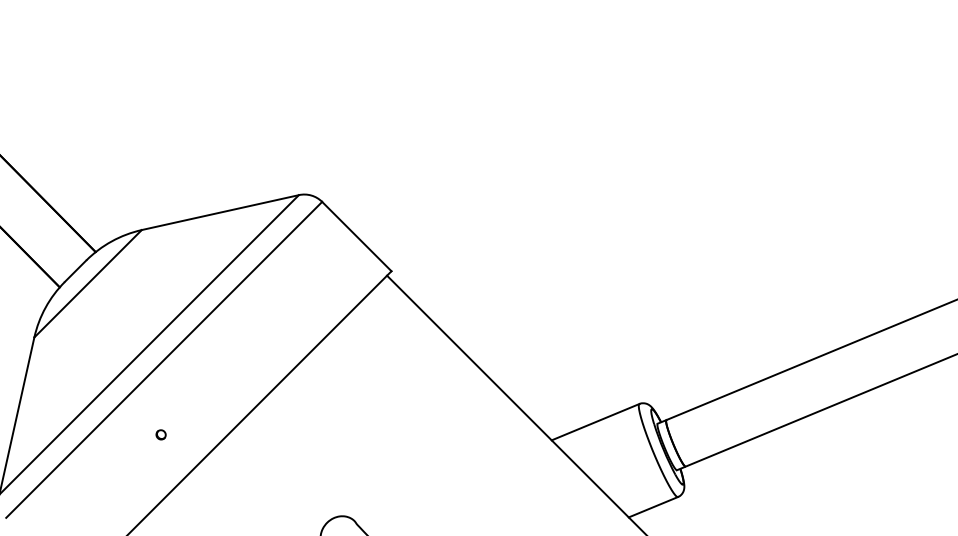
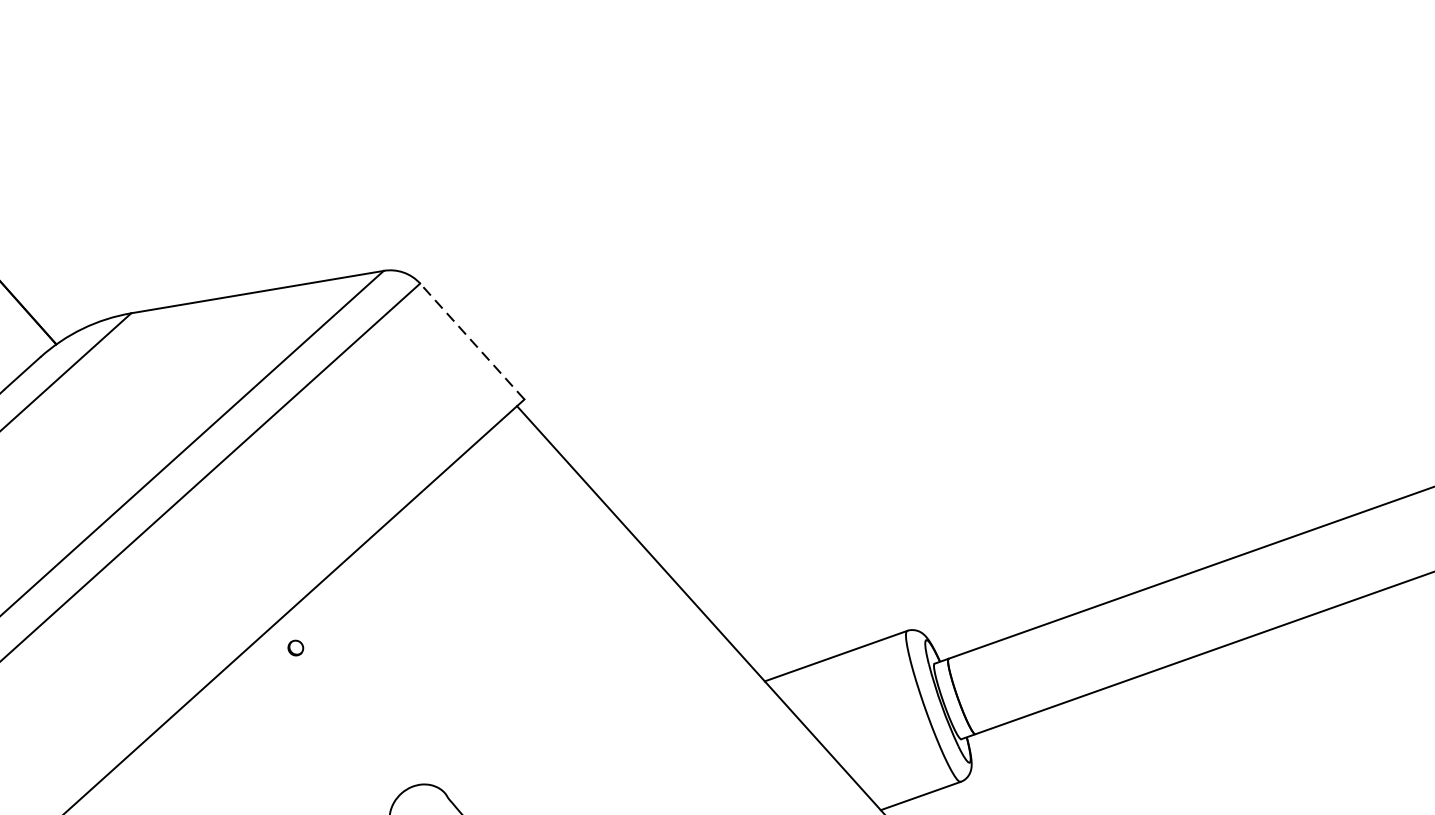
line: (356, 236) -> (471, 341), solid -> dashed
part: (160, 434) -> (294, 647), moved

